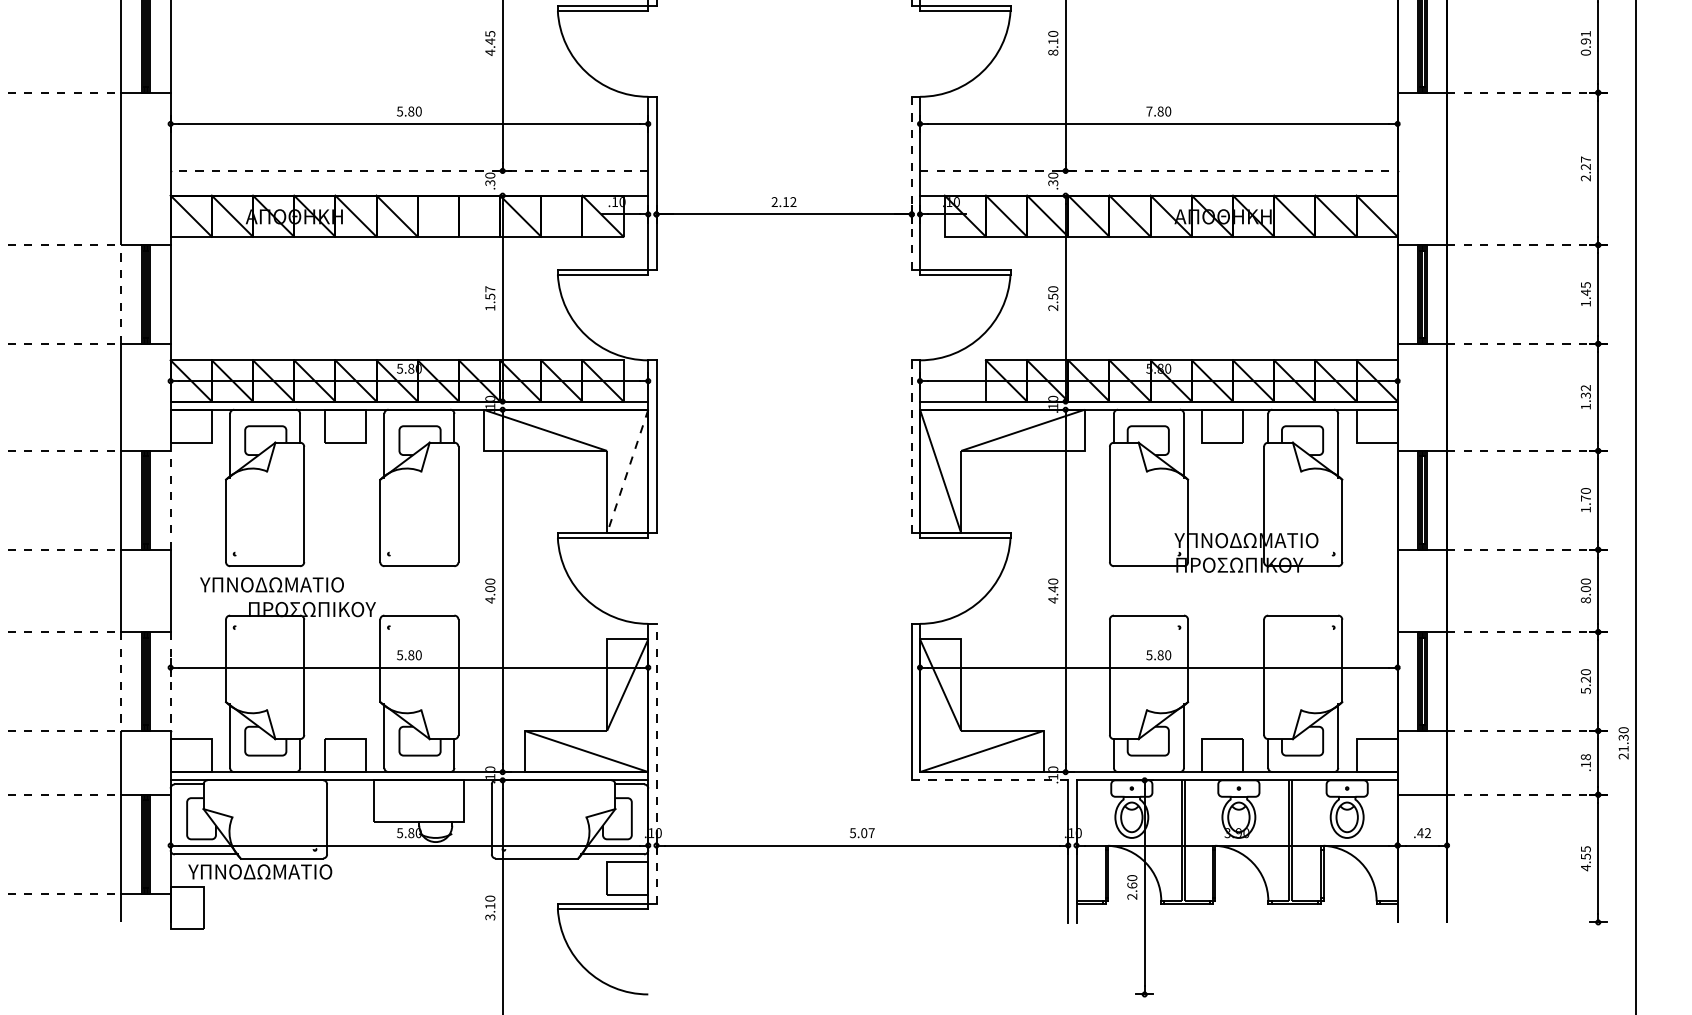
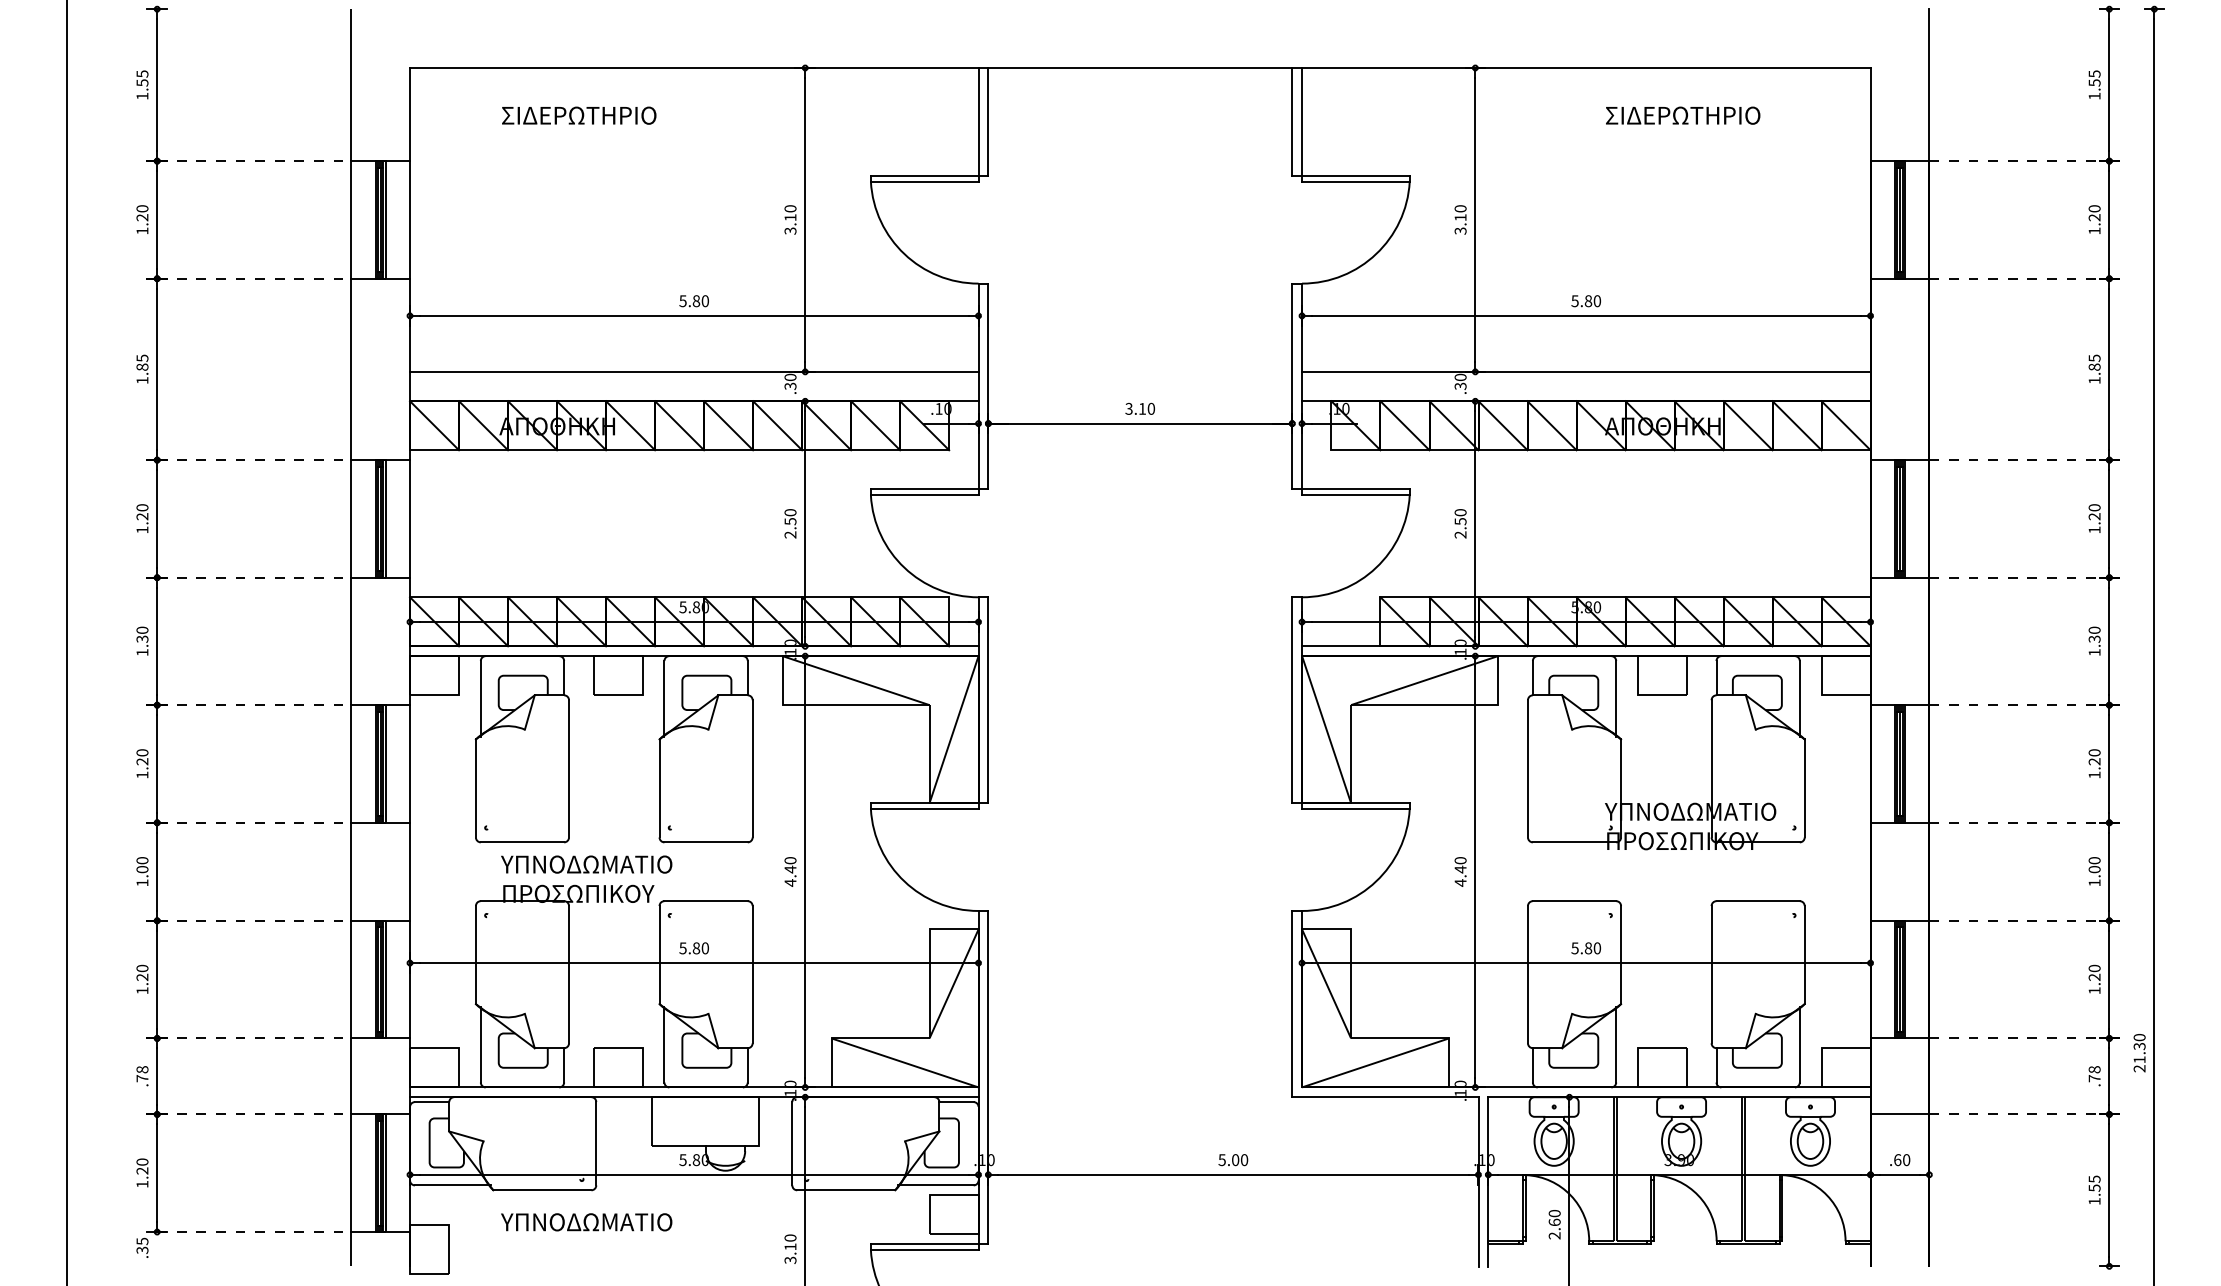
text: (1585, 42) -> (2094, 219), 0.91 -> 1.20
text: (490, 43) -> (790, 220), 4.45 -> 3.10
text: (1053, 52) -> (1460, 230), 8.10 -> 3.10
text: (1148, 111) -> (1574, 301), 7.80 -> 5.80
text: (1585, 168) -> (2094, 369), 2.27 -> 1.85
line: (408, 170) -> (693, 371), dashed -> solid
line: (1159, 170) -> (1586, 371), dashed -> solid
line: (912, 183) -> (1292, 386), dashed -> solid
text: (783, 201) -> (1139, 408), 2.12 -> 3.10
line: (438, 216) -> (728, 425), added
line: (479, 216) -> (777, 425), added
line: (561, 216) -> (875, 425), added
text: (1585, 289) -> (2094, 512), 1.45 -> 1.20
line: (121, 294) -> (351, 518), dashed -> solid
text: (490, 298) -> (790, 523), 1.57 -> 2.50
text: (1585, 387) -> (2094, 629), 1.32 -> 1.30
line: (912, 447) -> (1292, 700), dashed -> solid
line: (627, 472) -> (953, 730), dashed -> solid
text: (1585, 498) -> (2094, 761), 1.70 -> 1.20
line: (171, 499) -> (410, 763), dashed -> solid
text: (271, 584) -> (586, 864), moved
text: (490, 589) -> (790, 869), 4.00 -> 4.40
text: (1585, 599) -> (2094, 882), 8.00 -> 1.00
line: (121, 681) -> (351, 979), dashed -> solid
line: (171, 681) -> (410, 979), dashed -> solid
text: (1585, 690) -> (2094, 990), 5.20 -> 1.20
line: (656, 763) -> (988, 1077), dashed -> solid
text: (1585, 764) -> (2094, 1078), .18 -> .78
line: (990, 780) -> (1385, 1097), dashed -> solid
text: (871, 833) -> (1244, 1160), 5.07 -> 5.00
text: (1423, 833) -> (1901, 1160), .42 -> .60
text: (1585, 867) -> (2094, 1201), 4.55 -> 1.55
text: (260, 872) -> (586, 1222), moved

